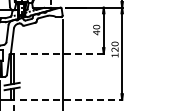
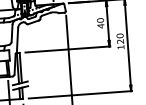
line: (62, 53) -> (68, 49), dashed -> solid
line: (71, 99) -> (80, 94), dashed -> solid

